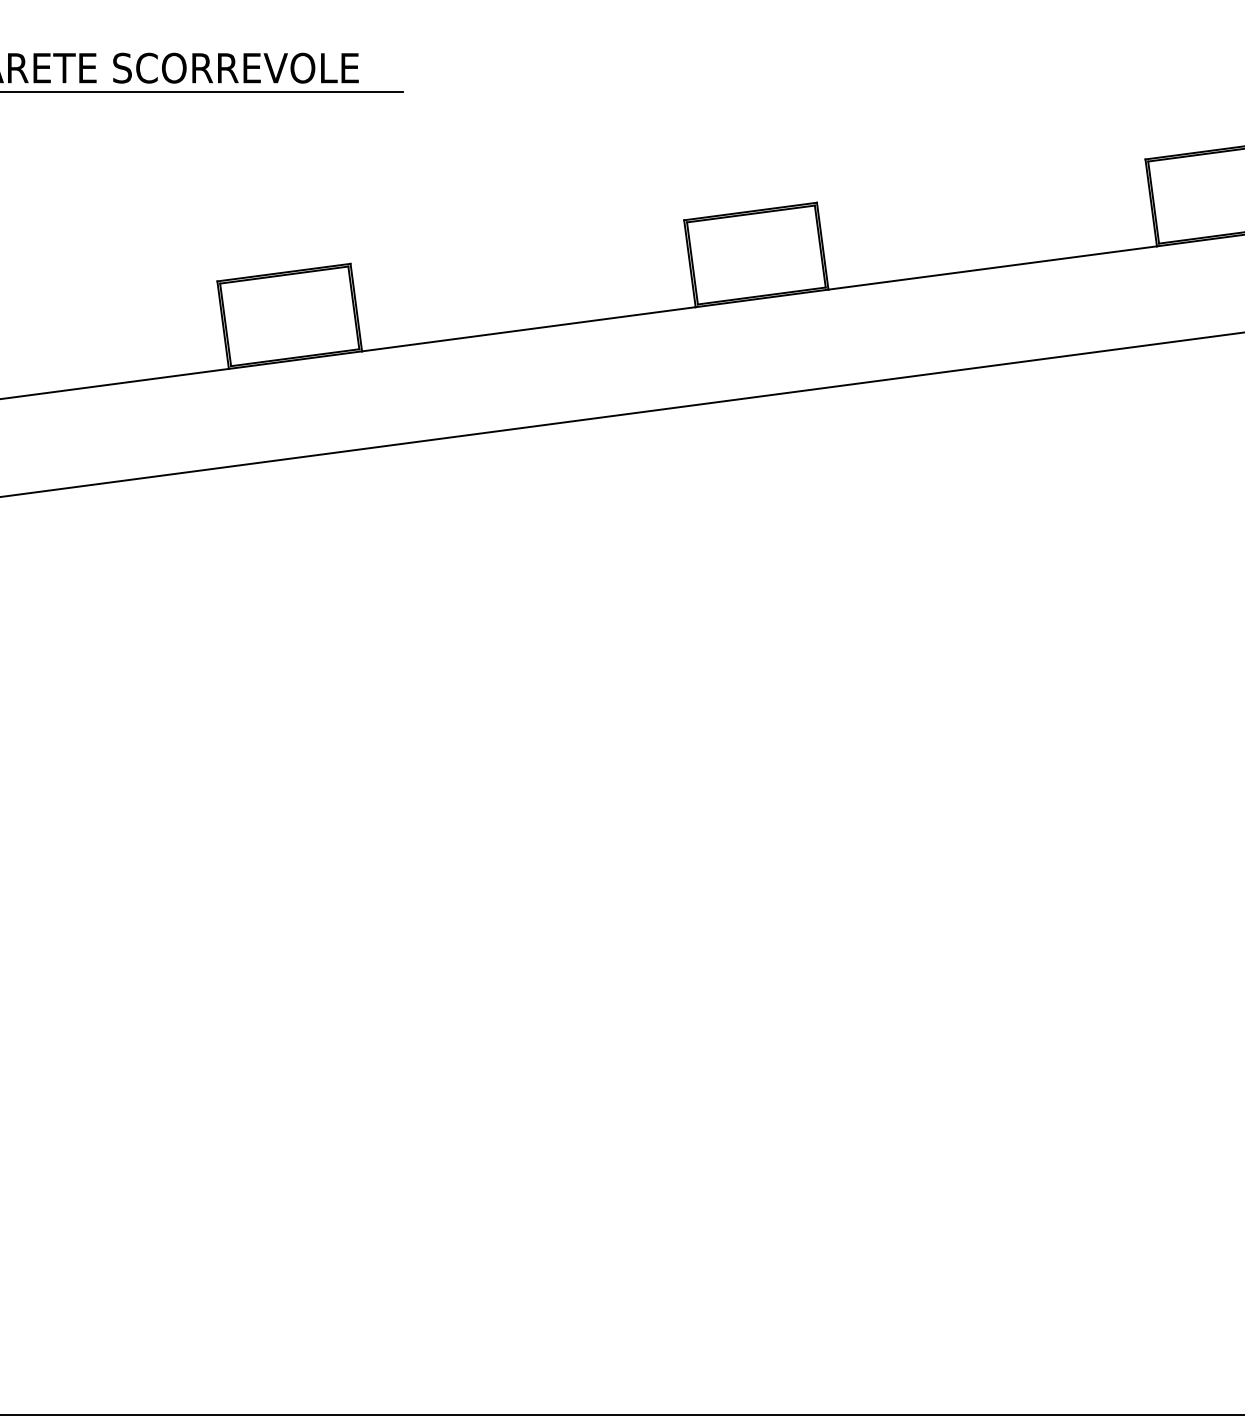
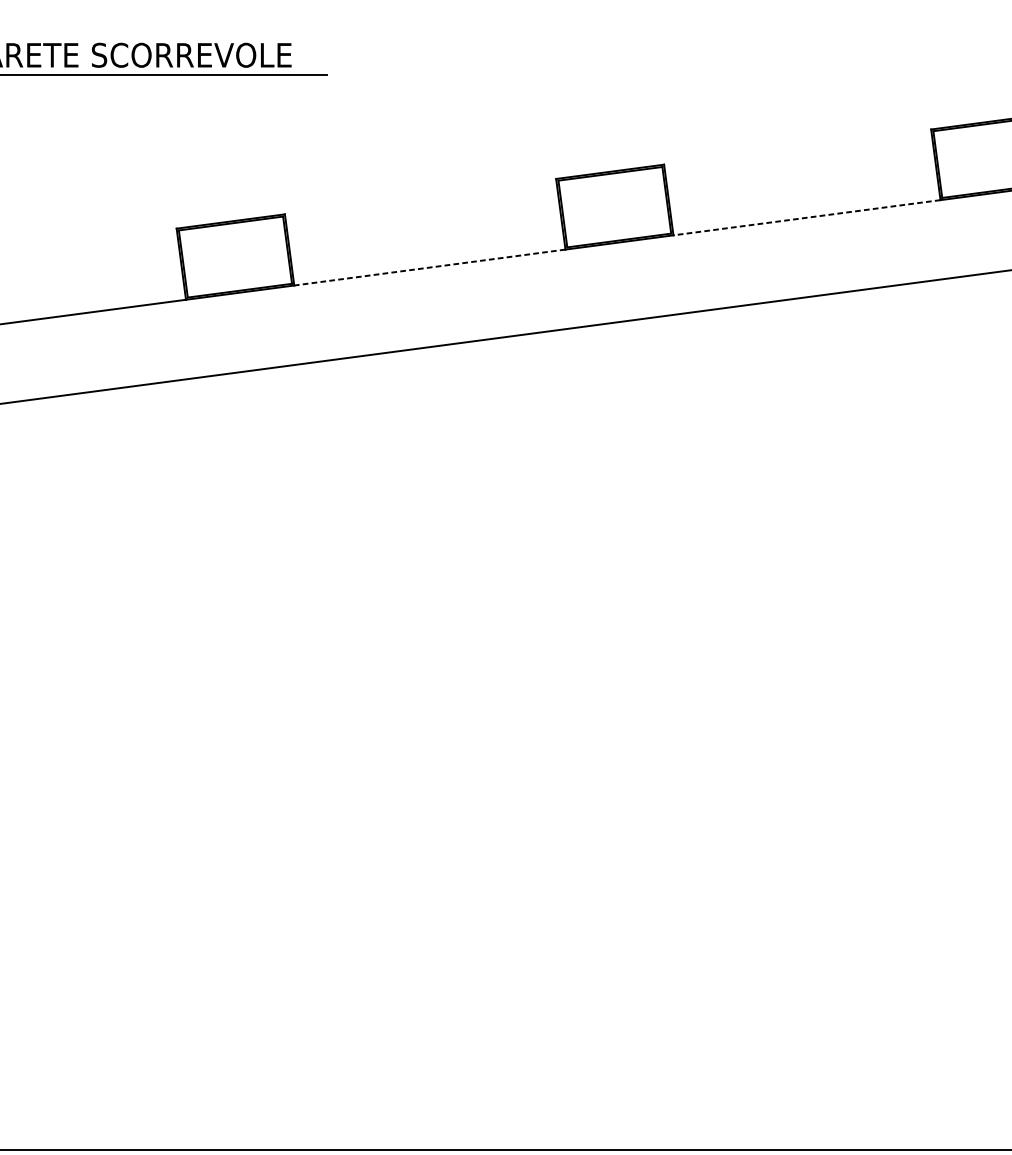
line: (992, 268) -> (806, 218), solid -> dashed
line: (528, 329) -> (429, 267), solid -> dashed

